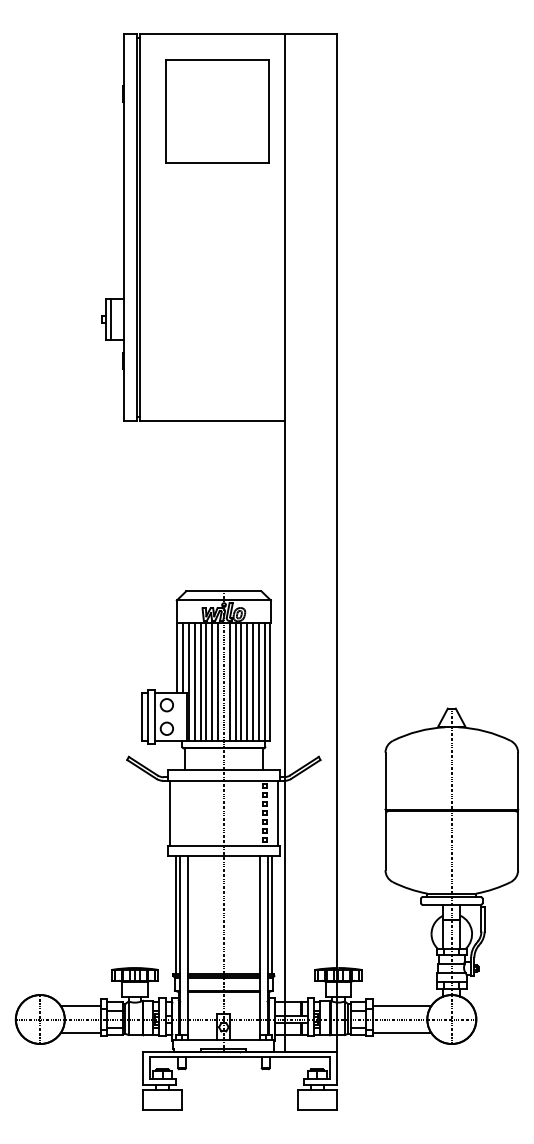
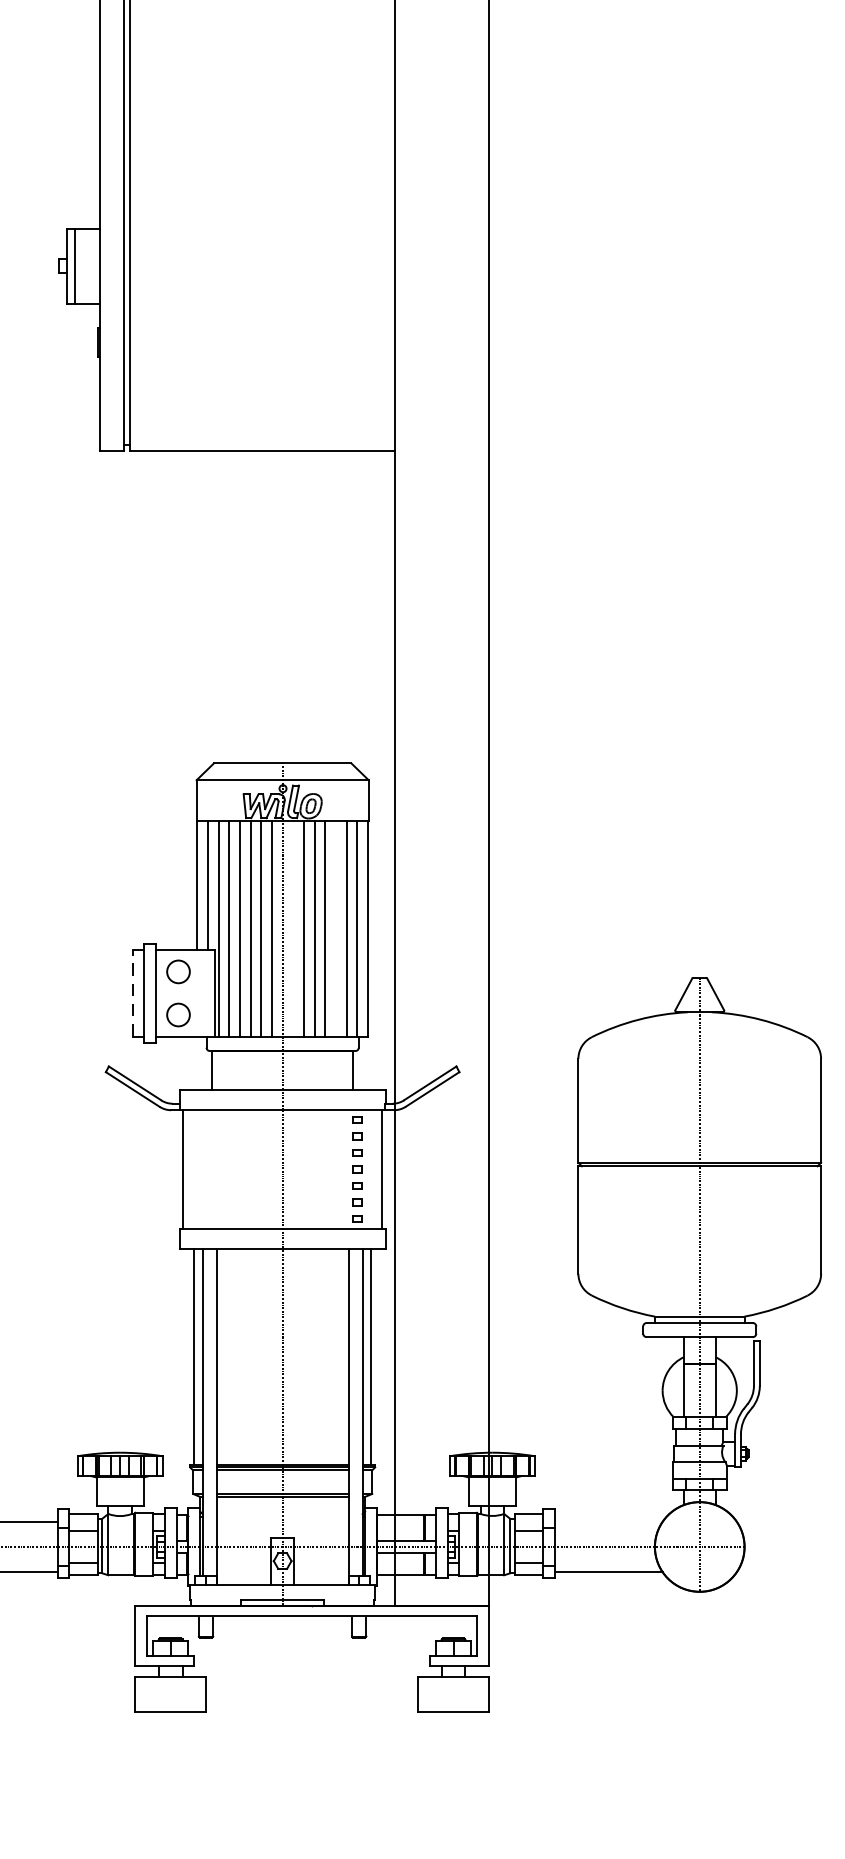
line: (229, 681) -> (292, 928), removed
line: (253, 681) -> (336, 928), removed
line: (142, 717) -> (133, 994), solid -> dashed
line: (401, 1005) -> (607, 1521), removed

